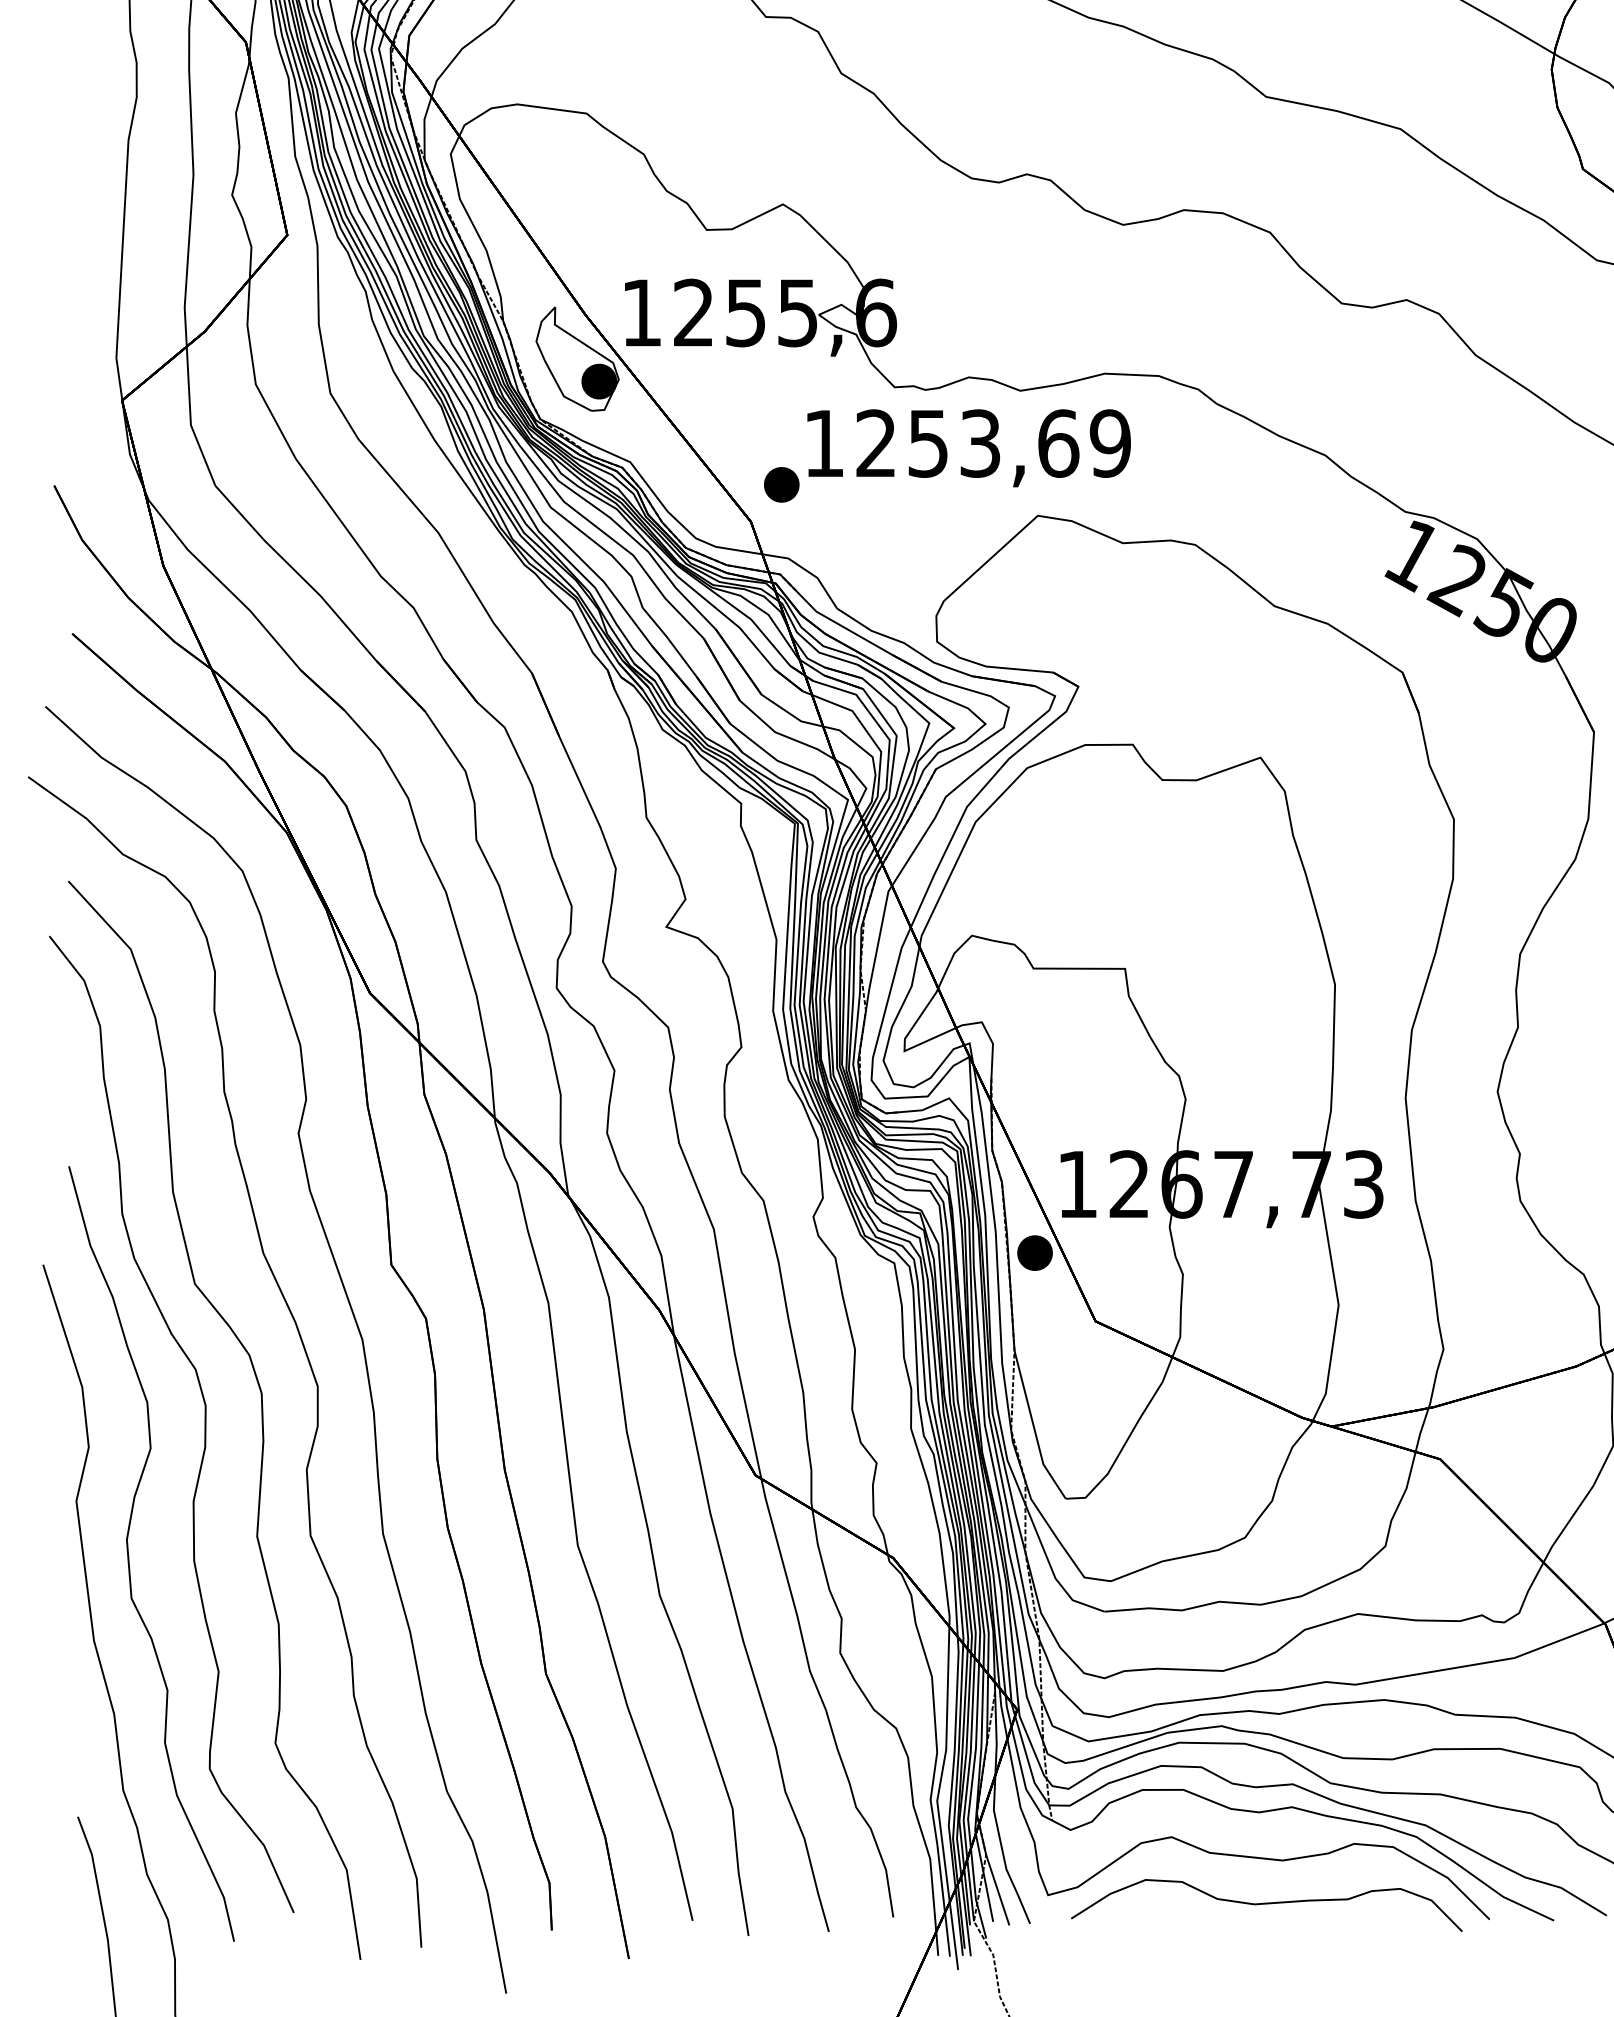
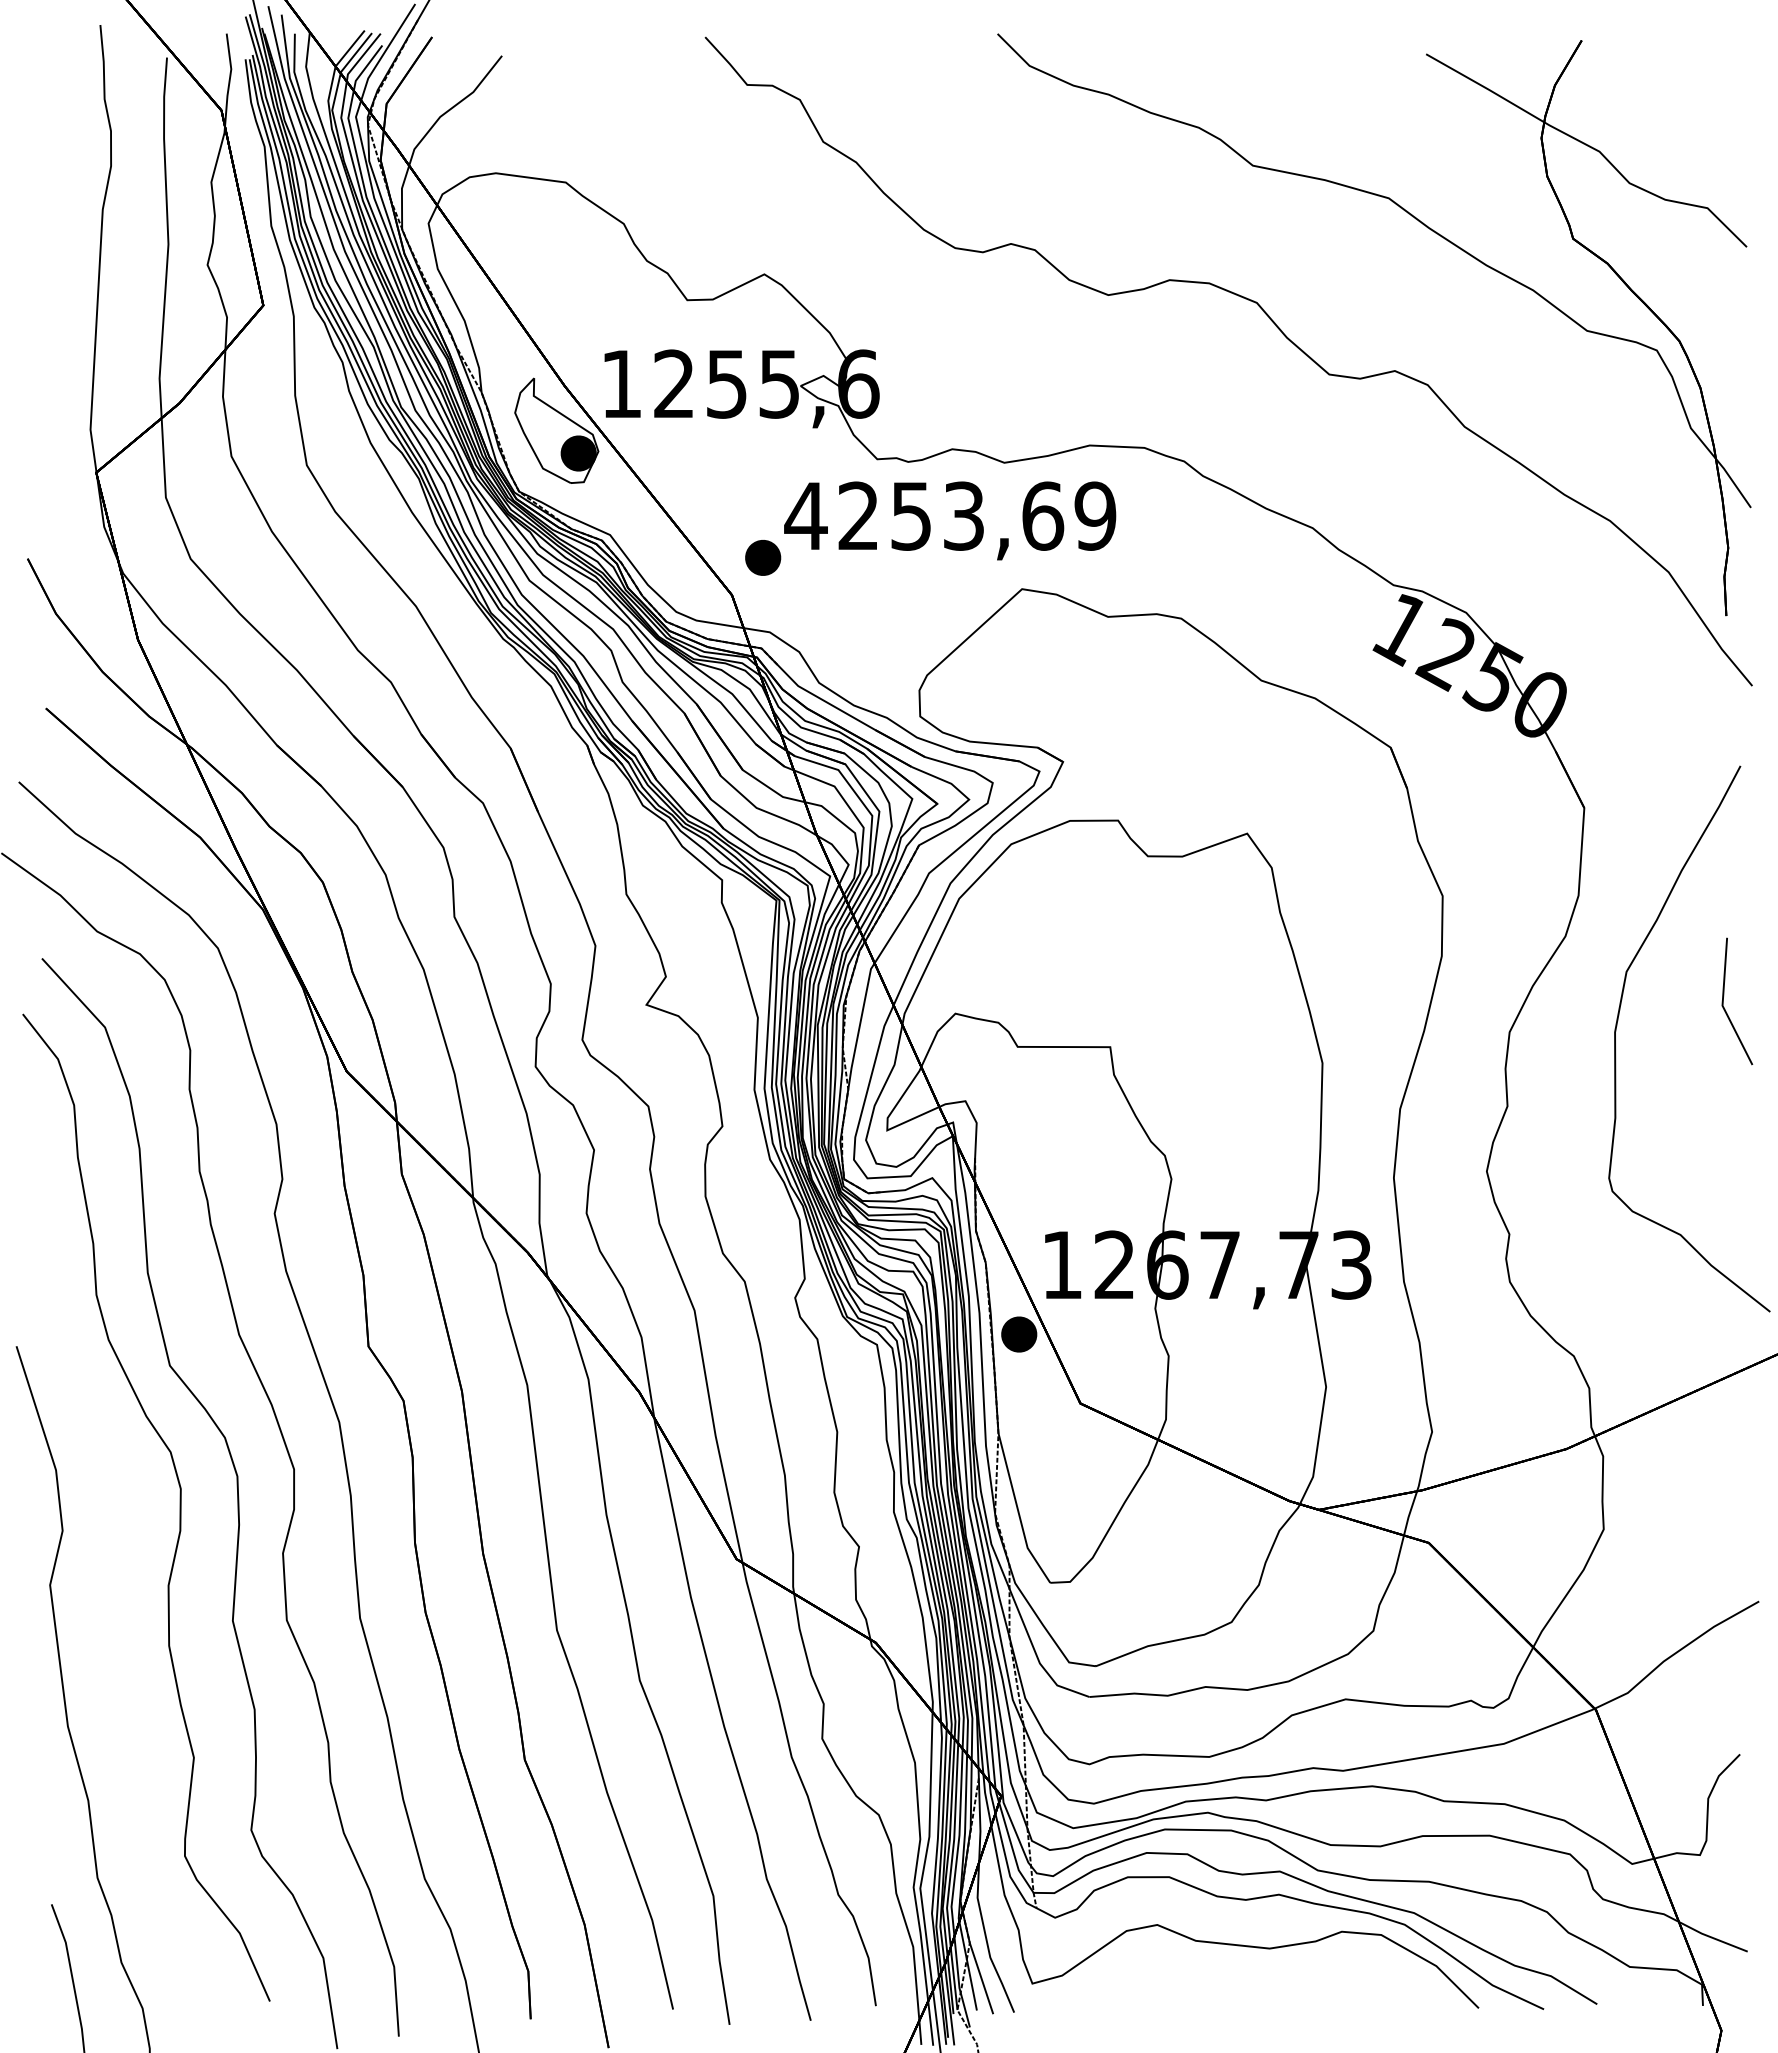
text: (823, 442) -> (805, 515), 1253,69 -> 4253,69
curve: (129, 1553) -> (103, 1638), removed
curve: (1266, 1903) -> (1253, 1992), removed

